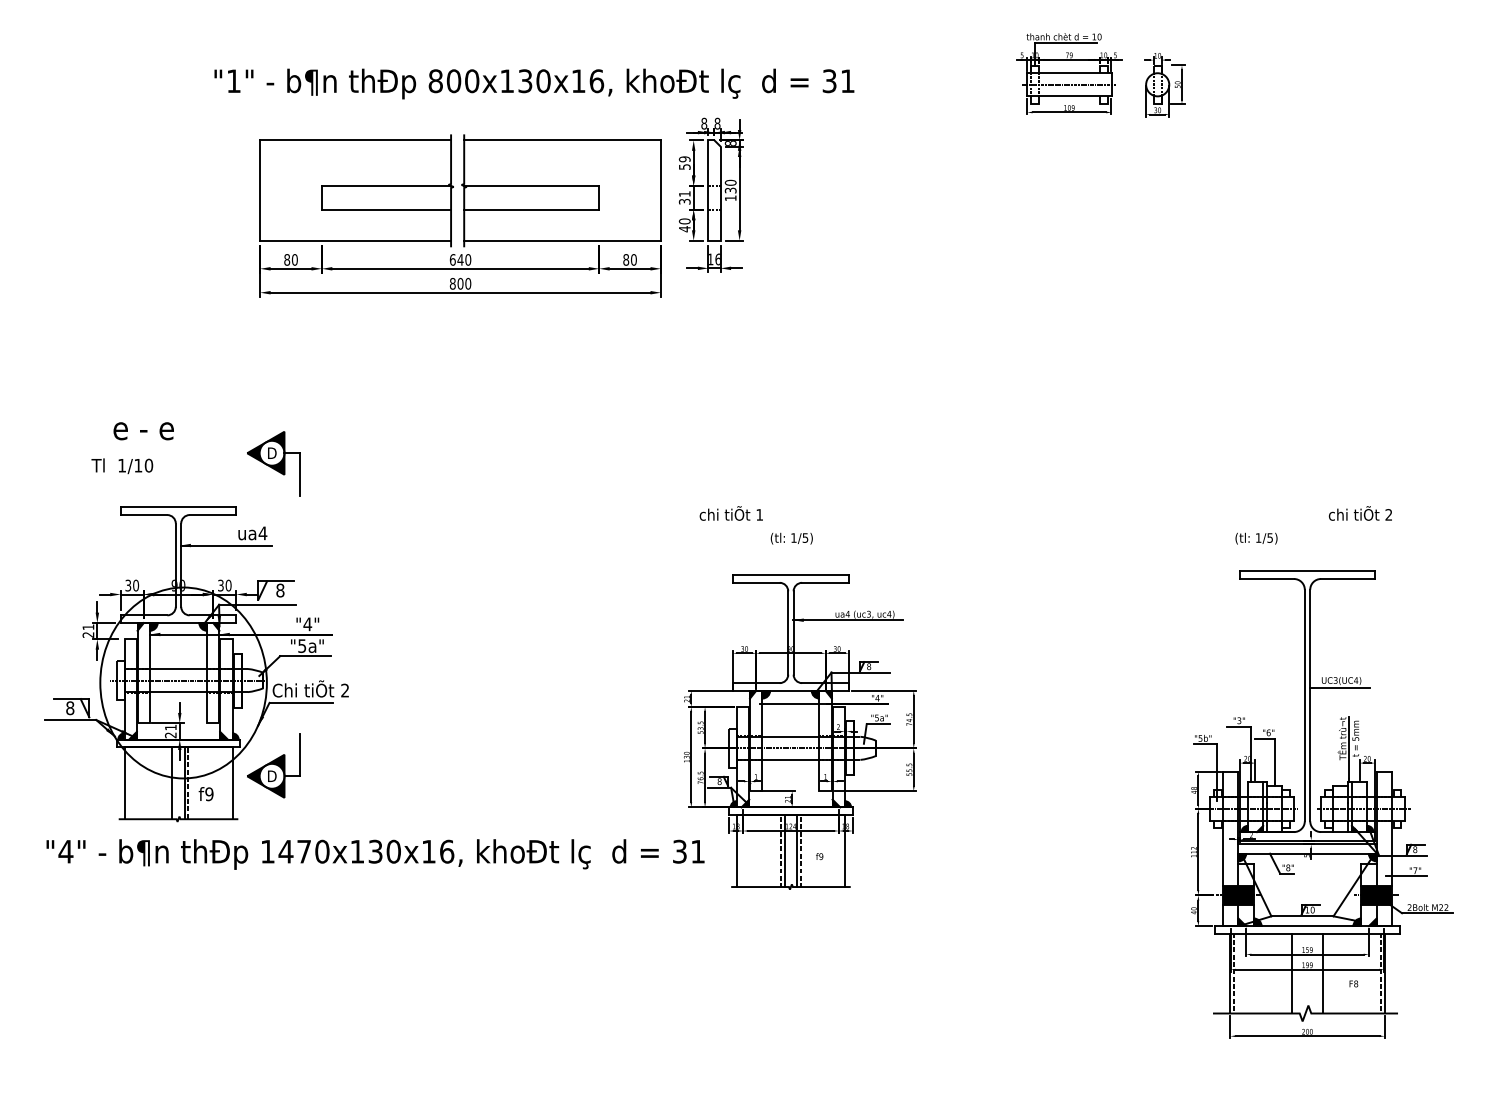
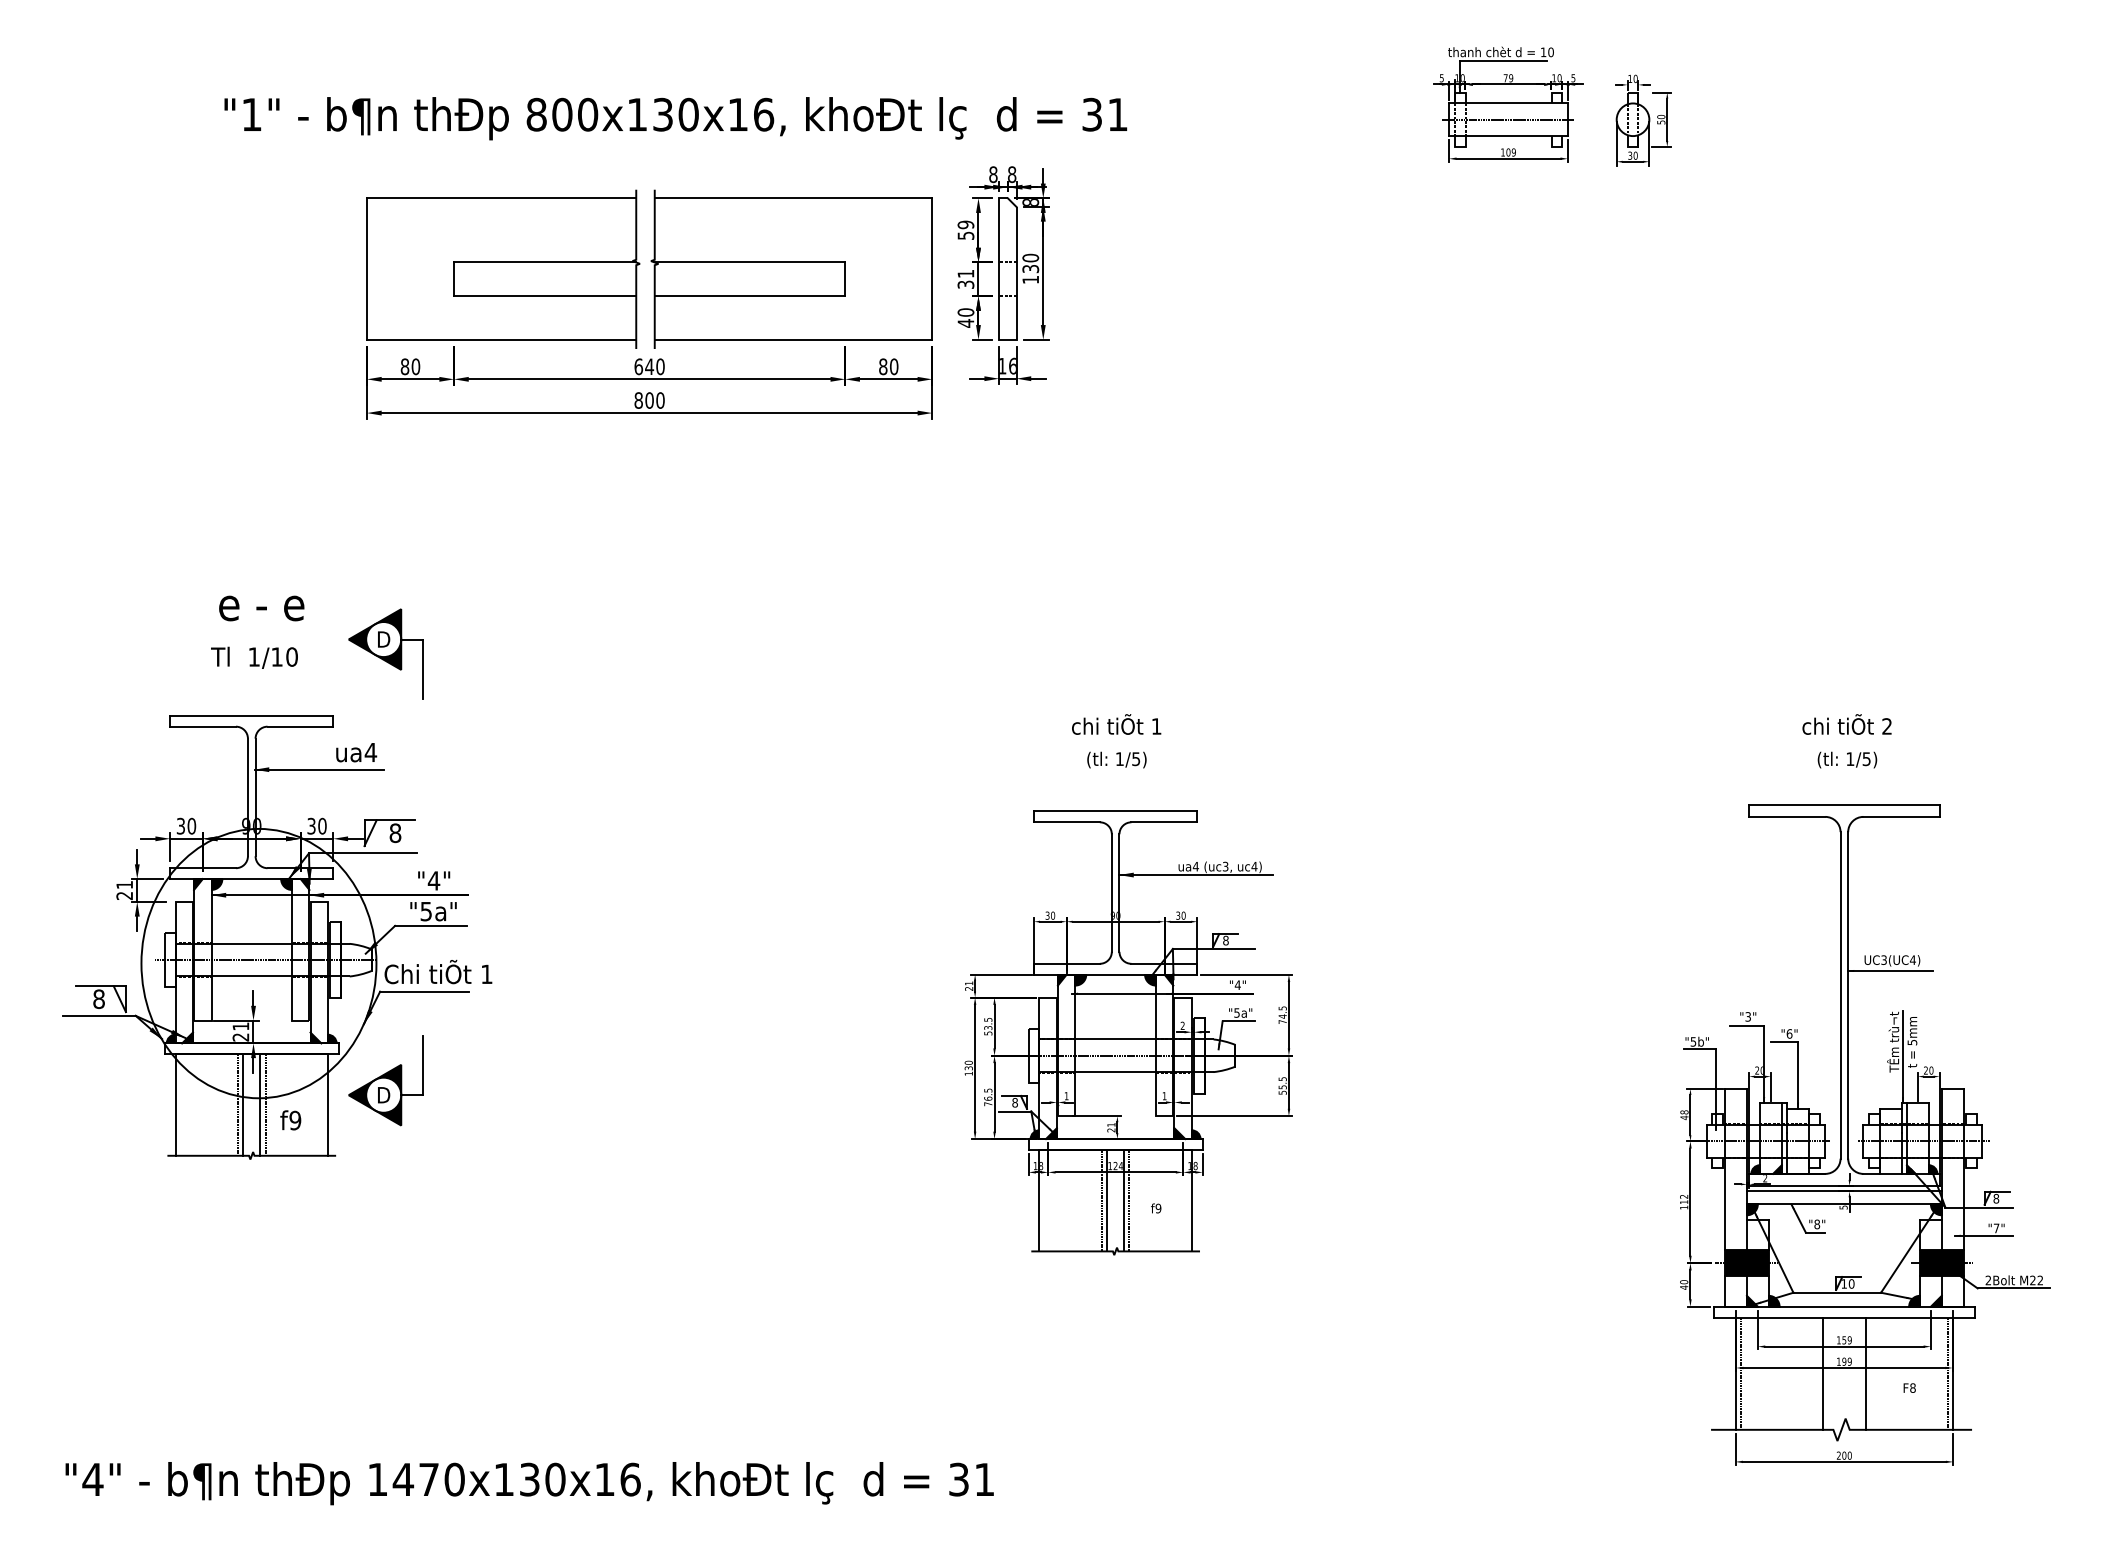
text: (534, 83) -> (675, 118), moved
text: (143, 431) -> (261, 608), moved
text: (122, 465) -> (254, 657), moved
text: (731, 513) -> (1116, 724), moved
text: (1360, 513) -> (1846, 724), moved
text: (1256, 538) -> (1847, 759), moved
text: (344, 690) -> (486, 973), 2 -> 1
line: (168, 782) -> (237, 1104), added
text: (375, 854) -> (529, 1483), moved

